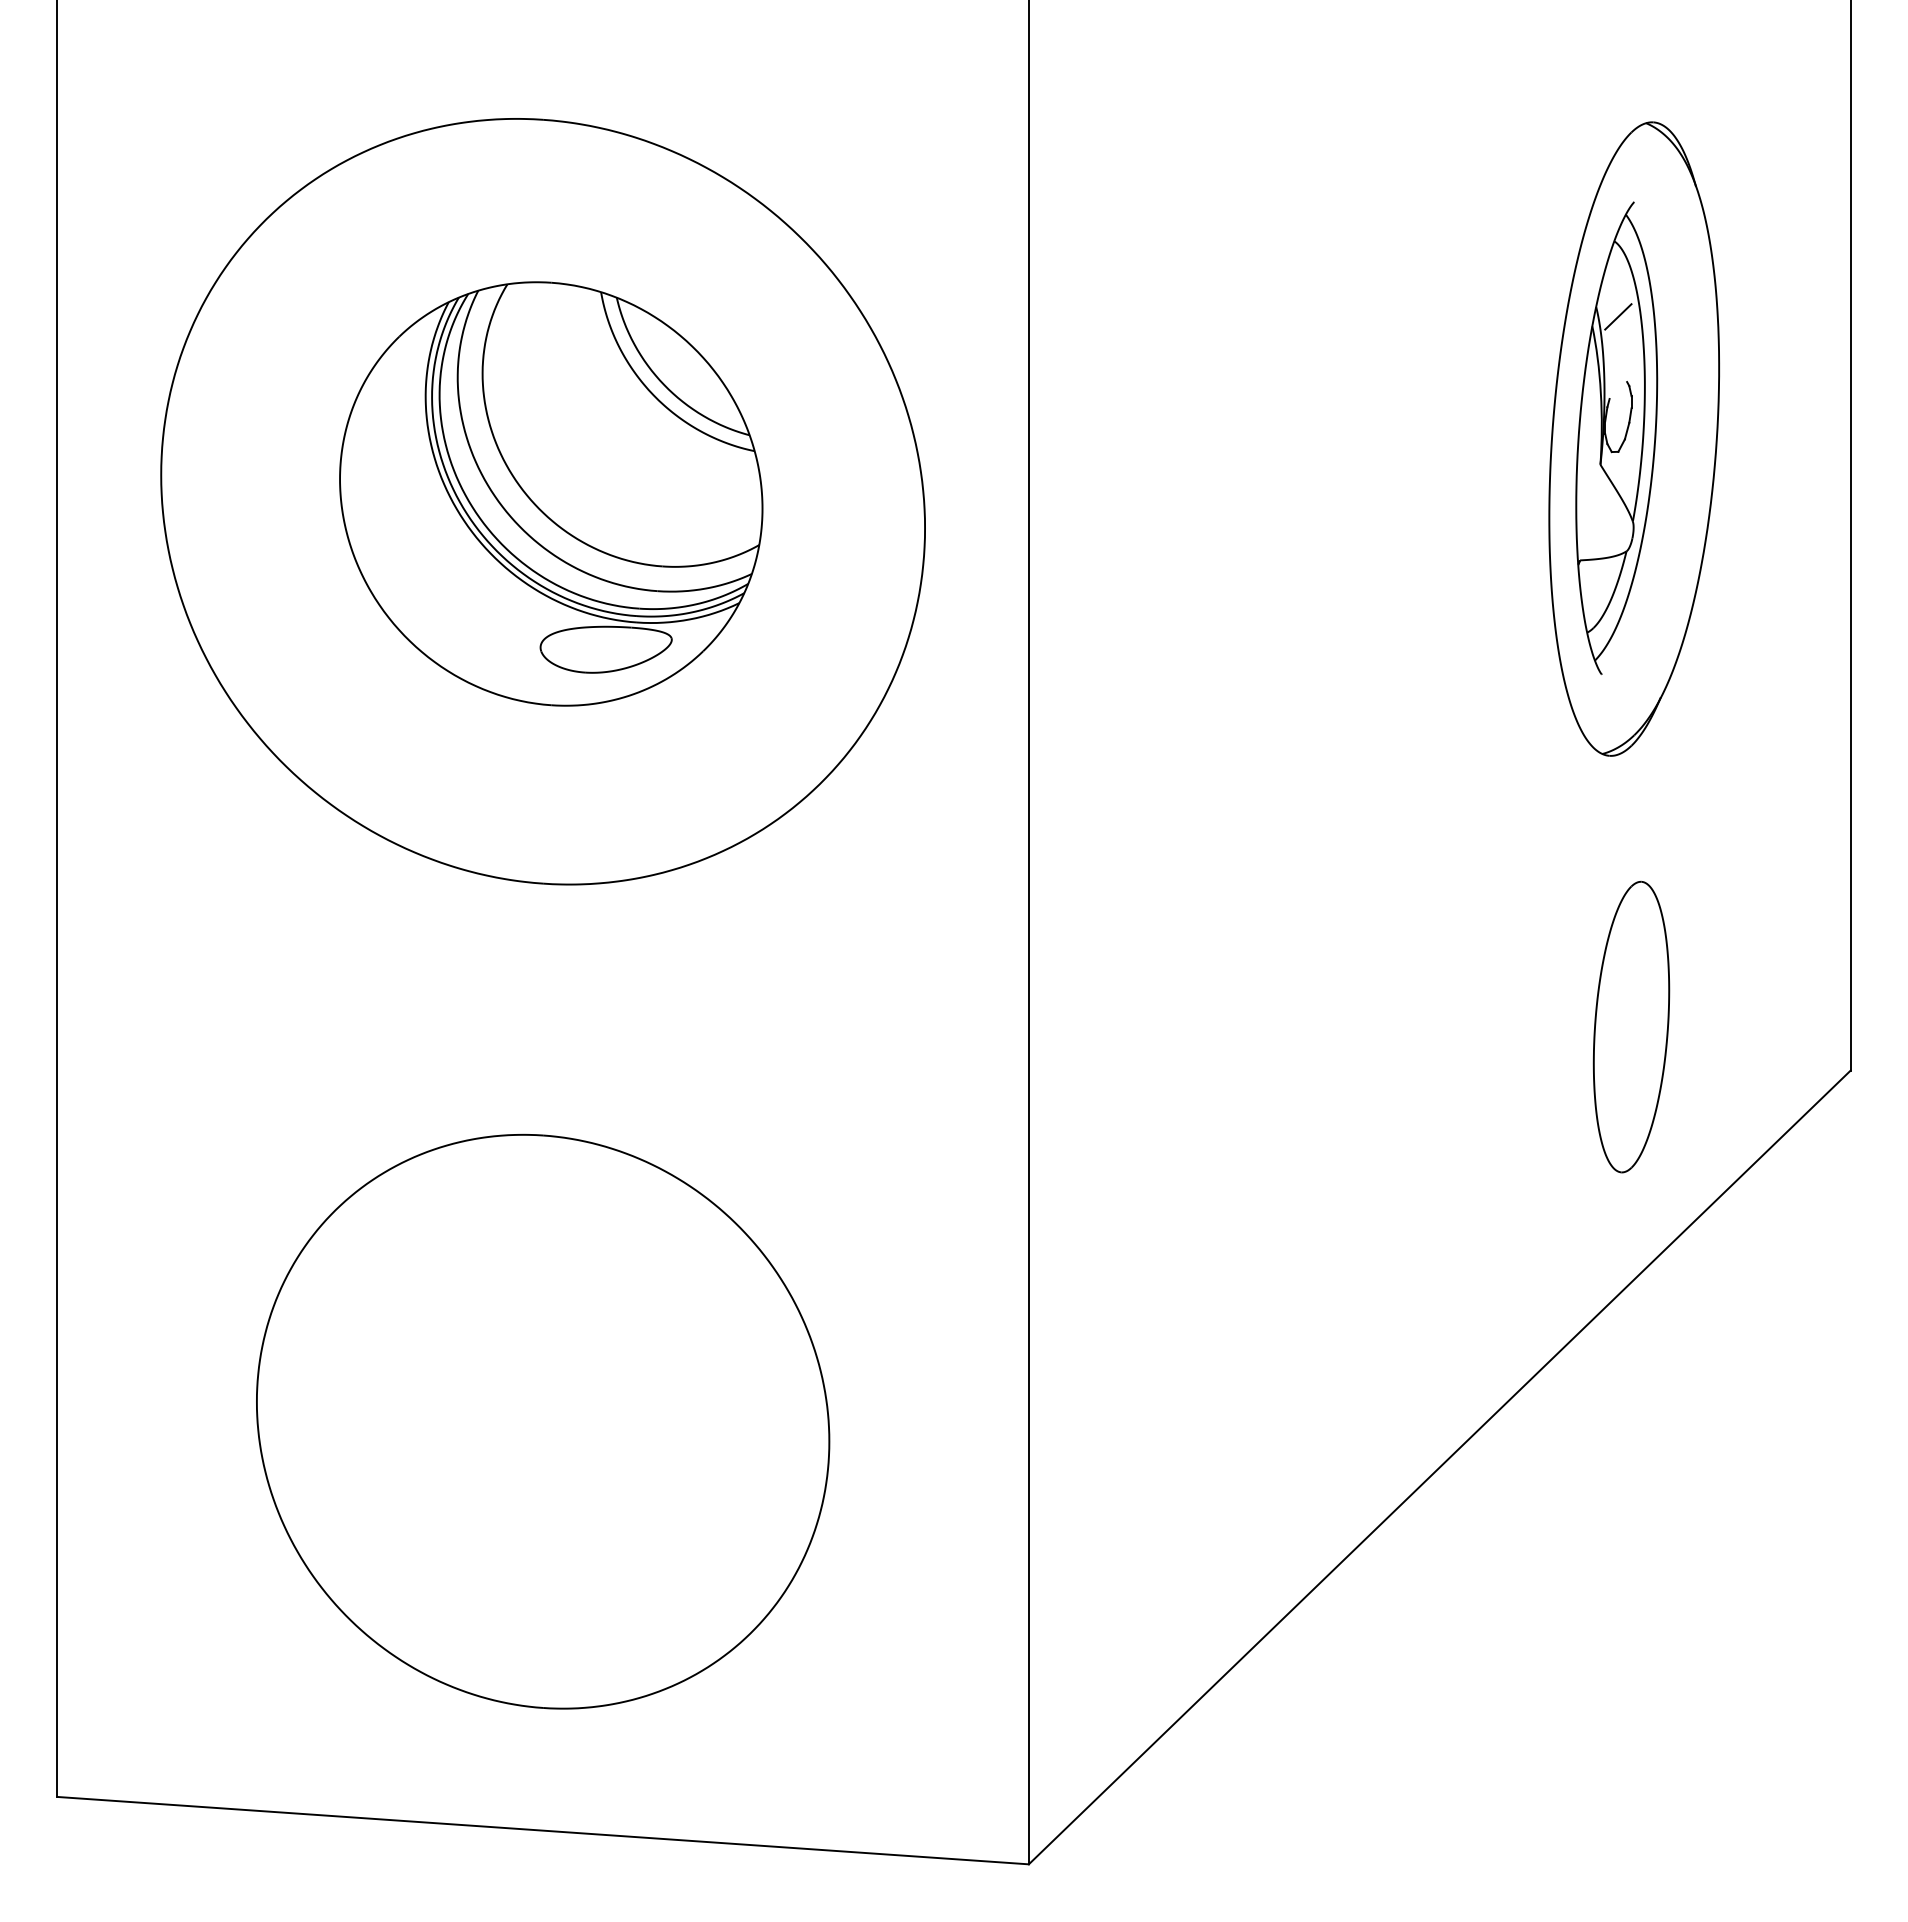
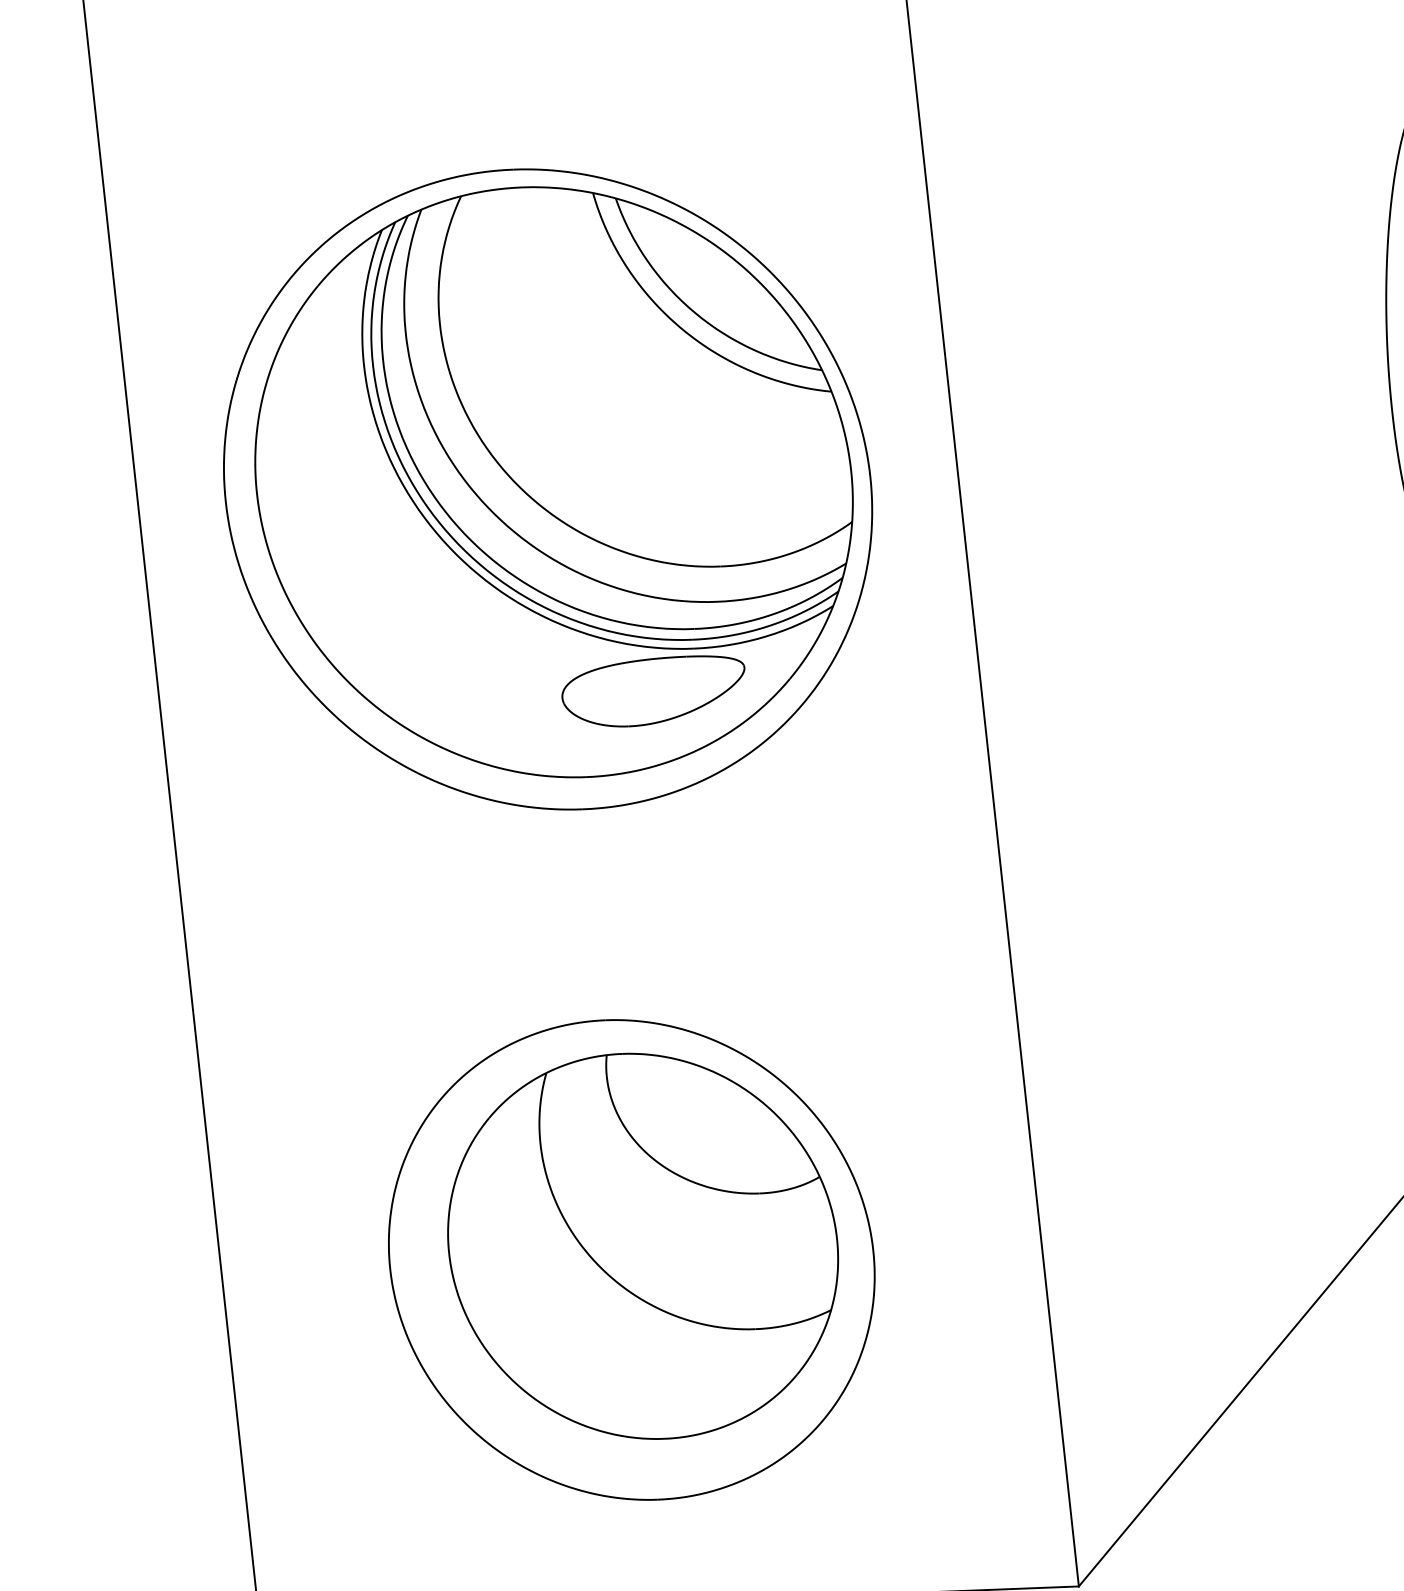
part: (551, 493) -> (554, 481), size x1.67
part: (557, 1406) -> (642, 1245), added

